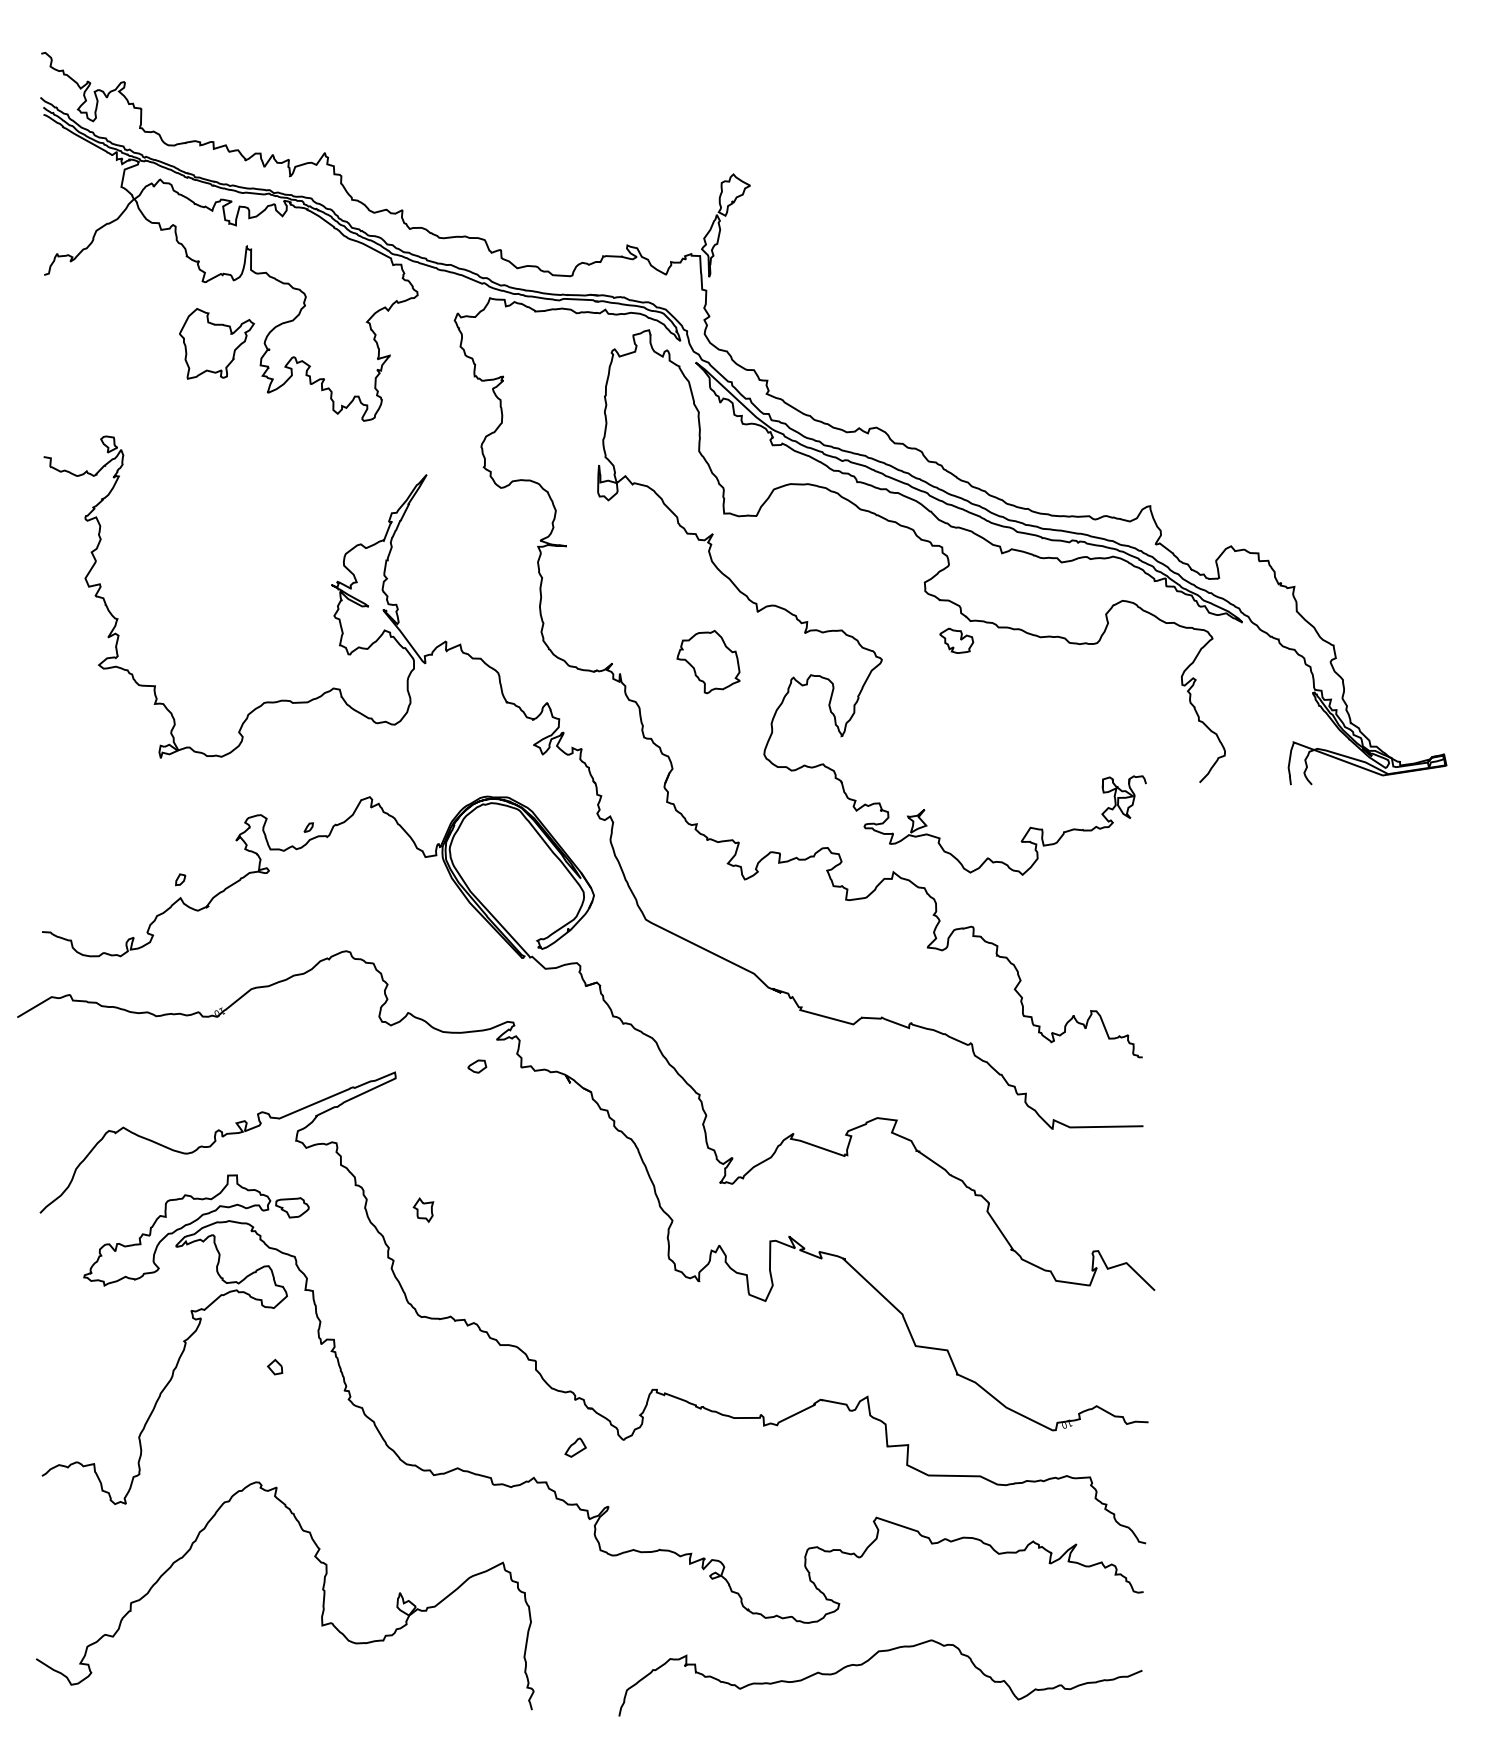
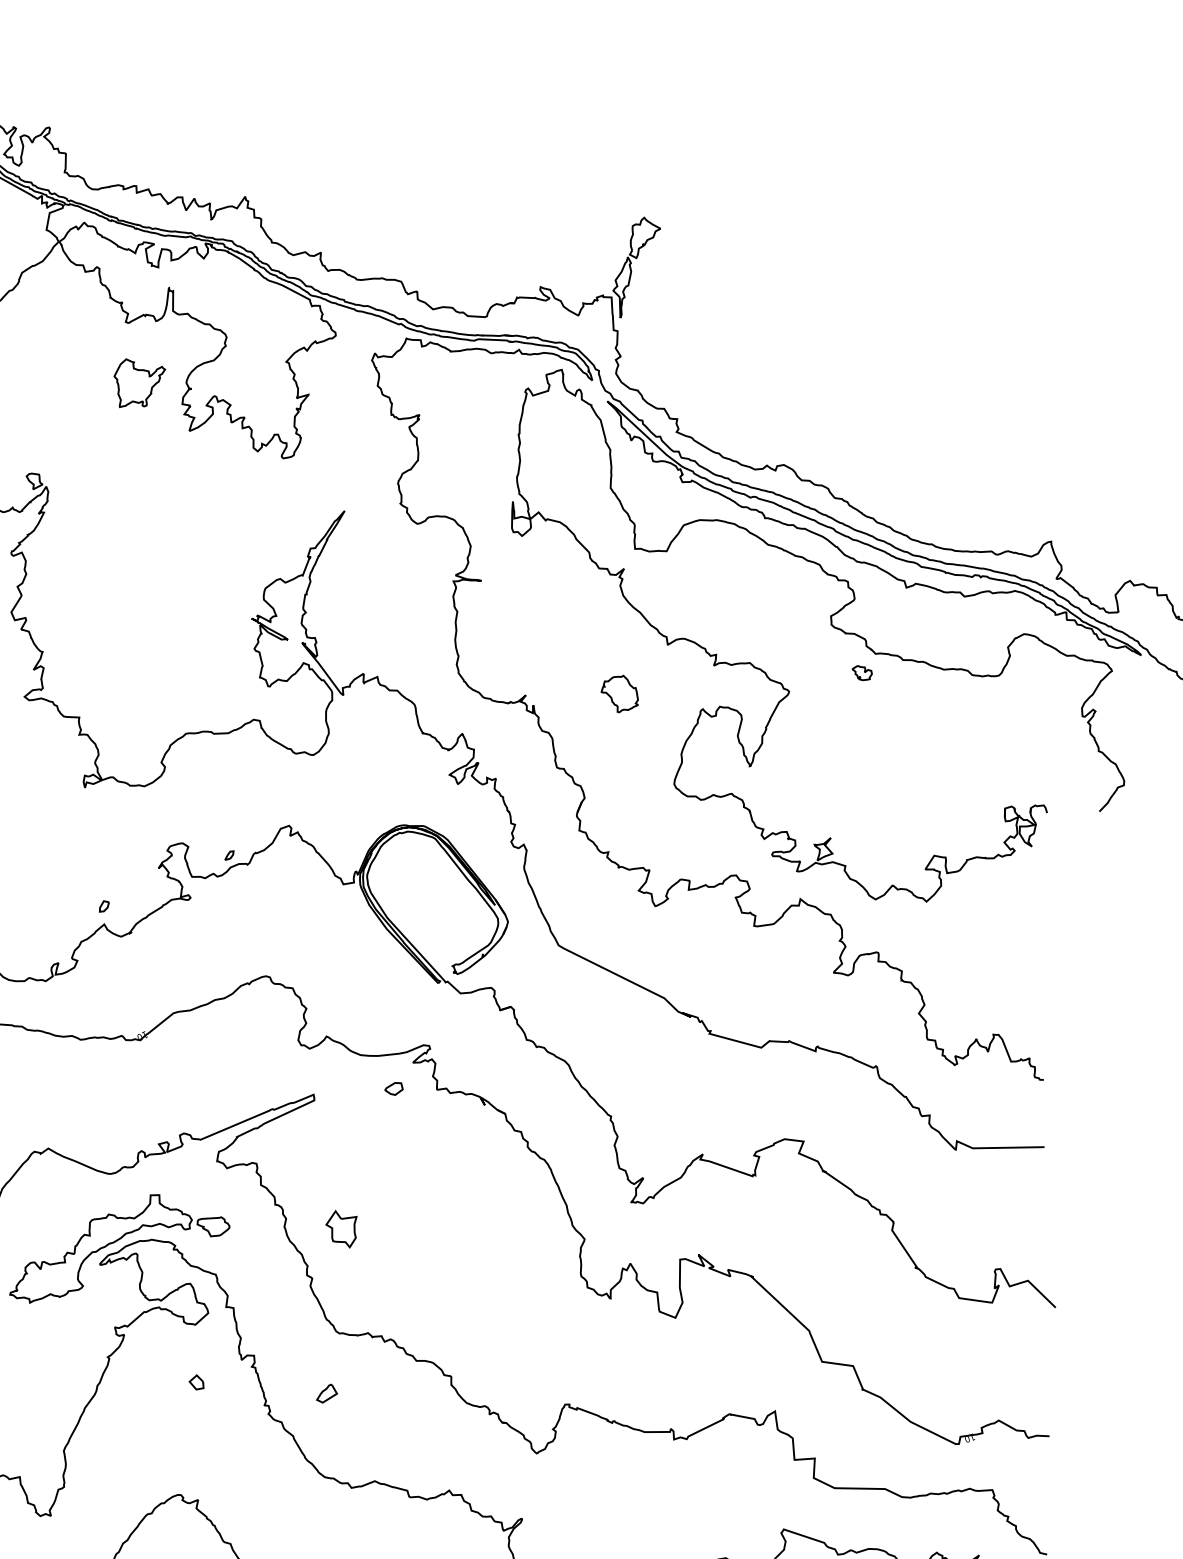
part: (216, 343) -> (139, 382), size x0.7
part: (956, 640) -> (861, 672), size x0.6
part: (708, 662) -> (619, 694), size x0.6
part: (423, 1209) -> (341, 1228), size x1.6
part: (575, 1447) -> (326, 1393), moved

